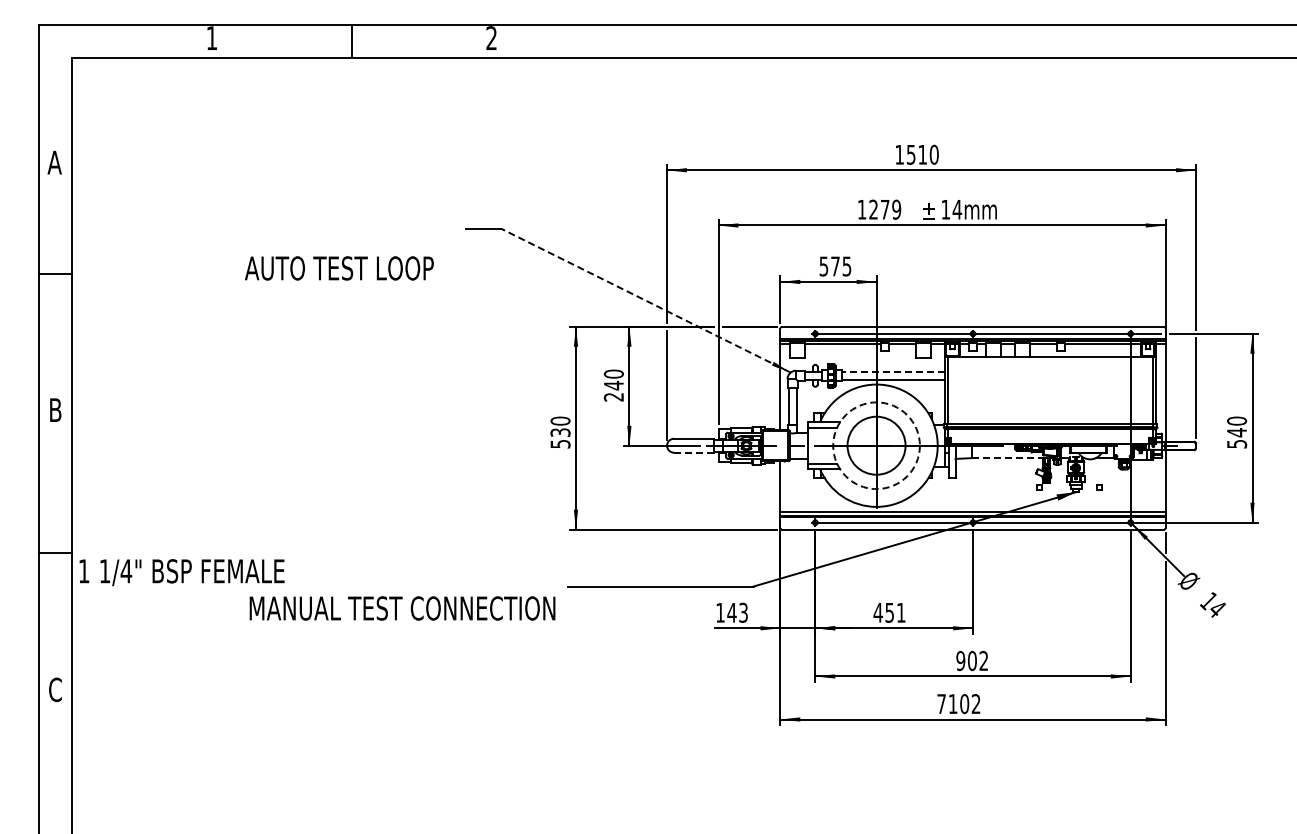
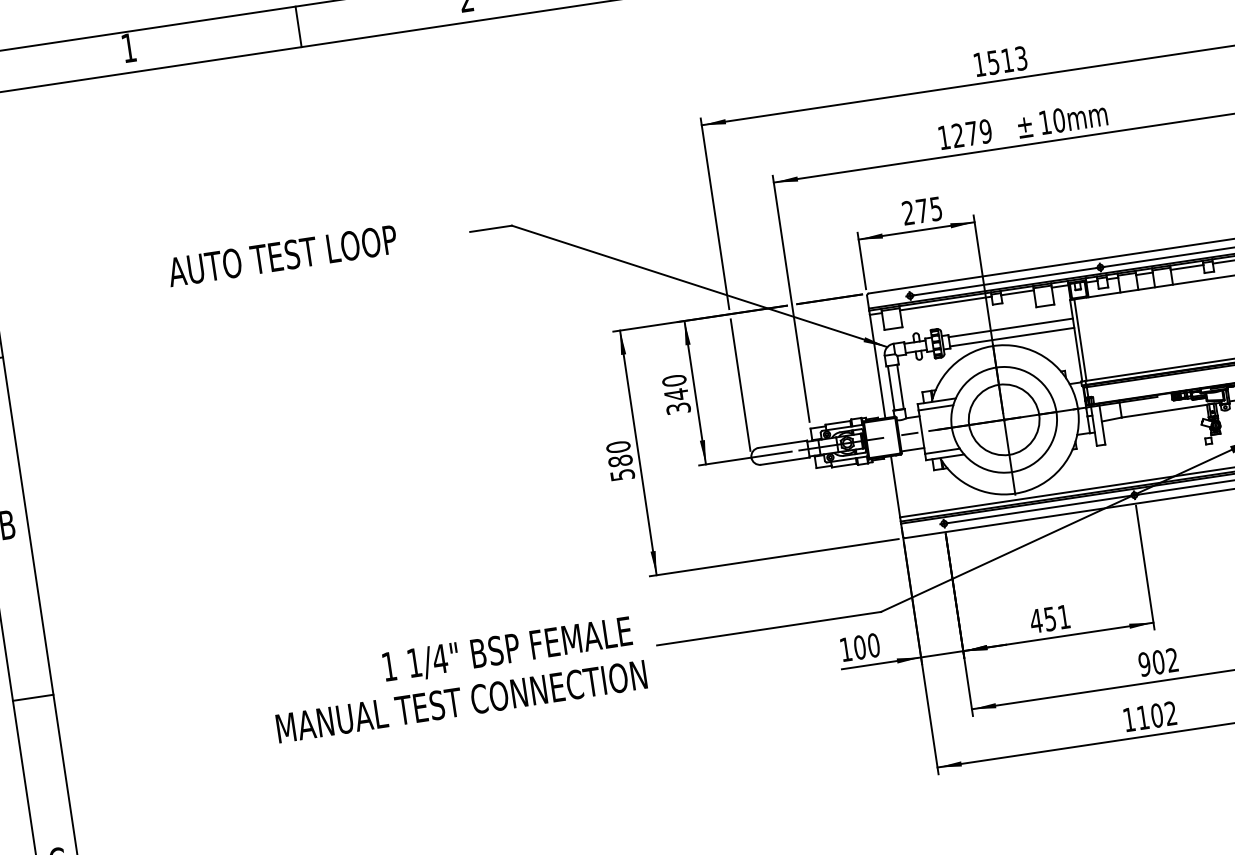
text: (933, 154) -> (1020, 58), 1510 -> 1513
text: (957, 209) -> (1059, 120), 14mm -> 10mm
text: (823, 266) -> (907, 213), 575 -> 275
text: (339, 268) -> (282, 256), moved
line: (645, 300) -> (699, 286), dashed -> solid
line: (892, 371) -> (1010, 327), dashed -> solid
text: (613, 397) -> (678, 409), 240 -> 340
text: (560, 432) -> (620, 460), 530 -> 580
circle: (876, 445) -> (1004, 419), dashed -> solid
line: (694, 452) -> (785, 460), dashed -> solid
line: (1007, 458) -> (1164, 411), dashed -> solid
text: (181, 572) -> (506, 650), moved
text: (737, 612) -> (866, 646), 143 -> 100
text: (941, 703) -> (1129, 719), 7102 -> 1102

